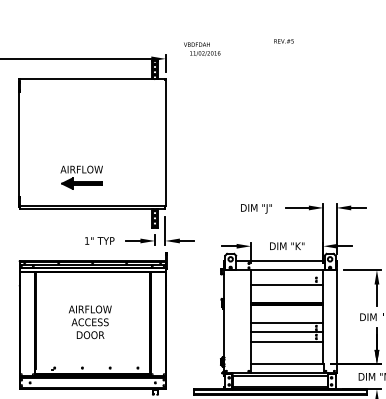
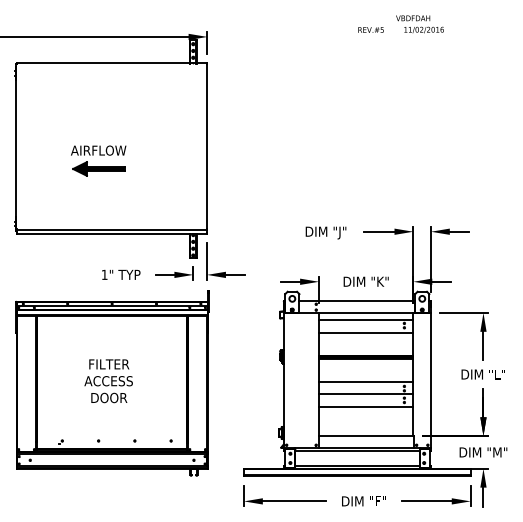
text: (283, 40) -> (370, 29), moved
text: (201, 49) -> (419, 24), moved
part: (81, 177) -> (98, 160), moved
line: (287, 275) -> (366, 319), added
text: (90, 309) -> (108, 364), AIRFLOW -> FILTER

